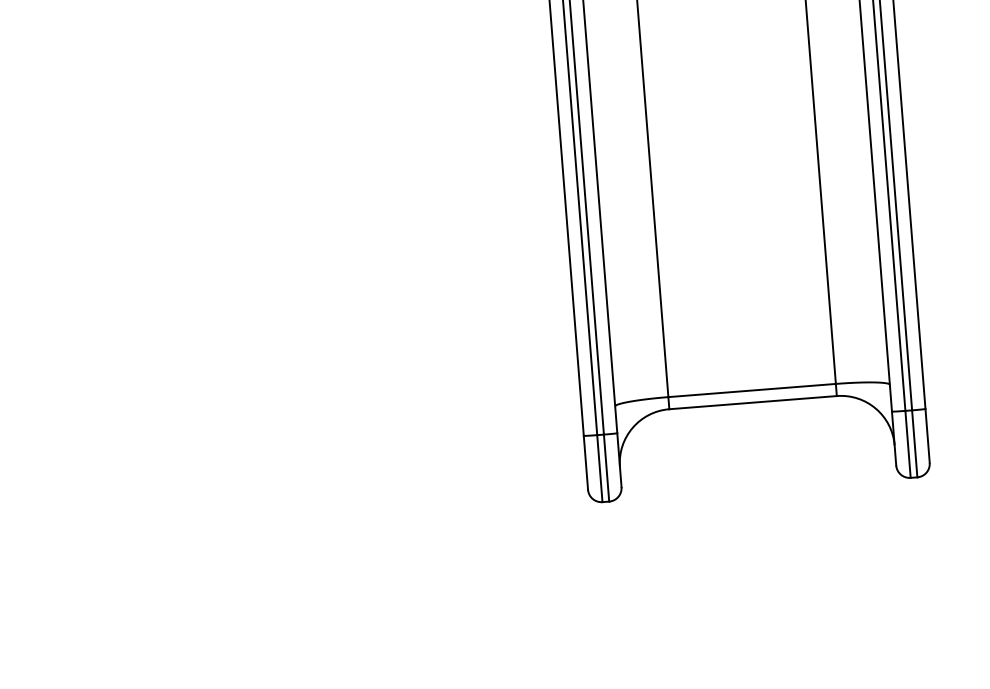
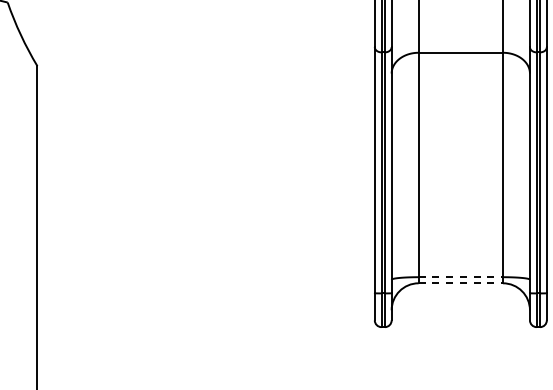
line: (753, 391) -> (461, 277), solid -> dashed
line: (754, 402) -> (461, 283), solid -> dashed

